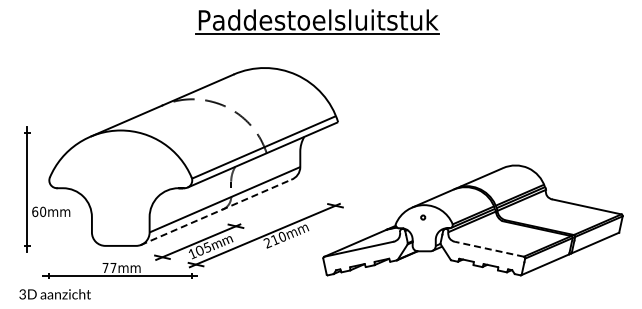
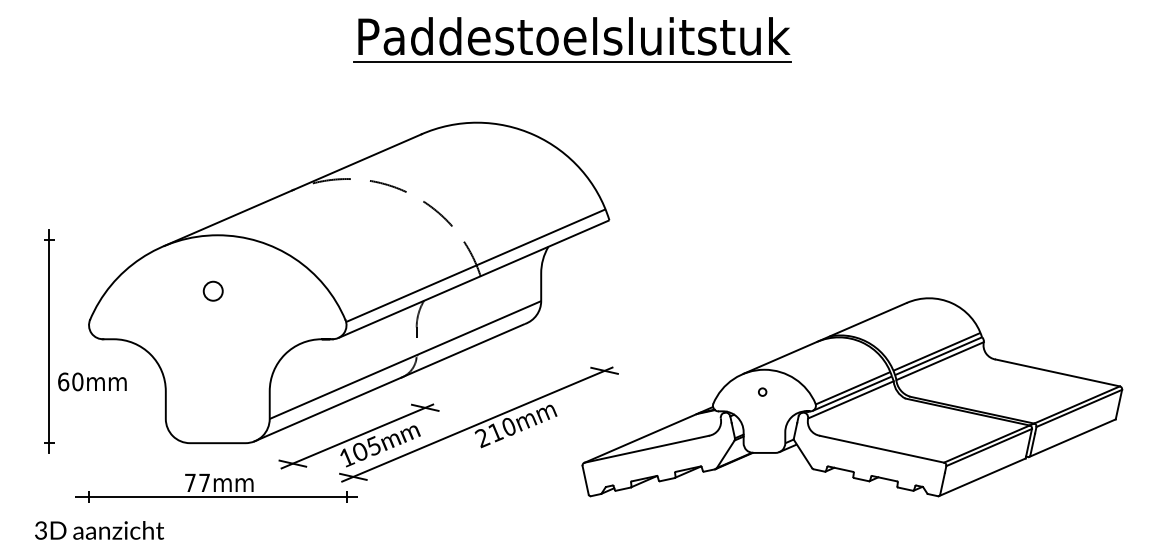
circle: (118, 161) -> (213, 291), added
line: (216, 212) -> (390, 382), dashed -> solid
line: (489, 249) -> (882, 449), dashed -> solid

